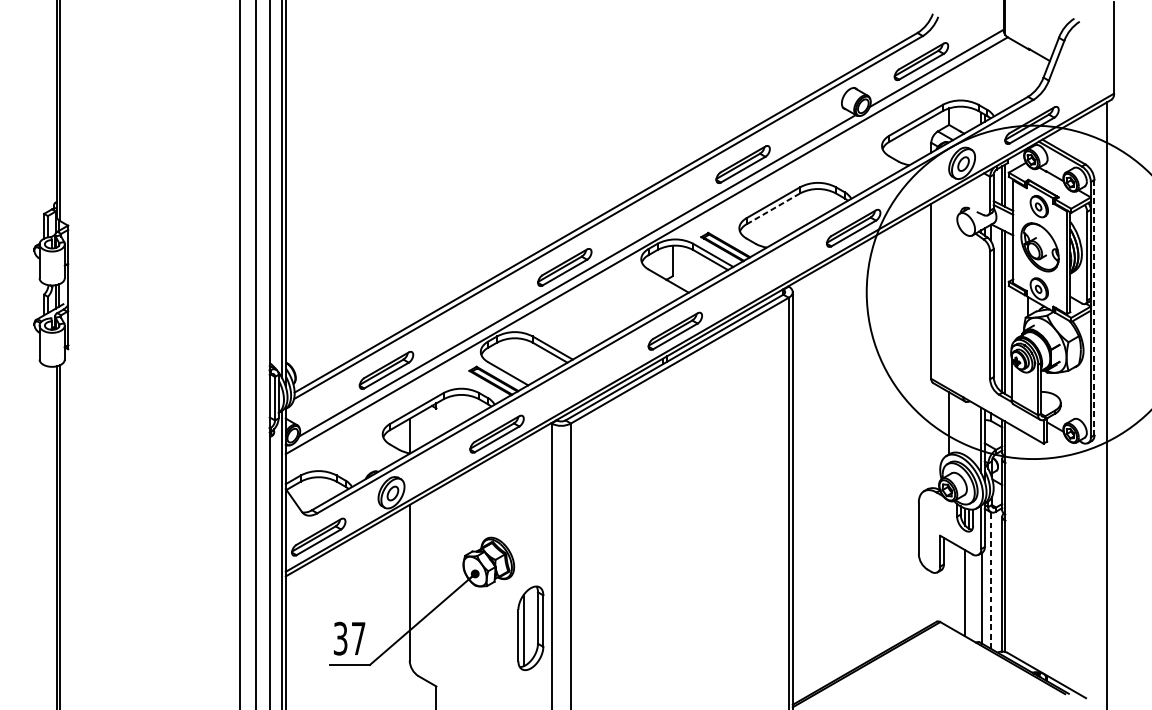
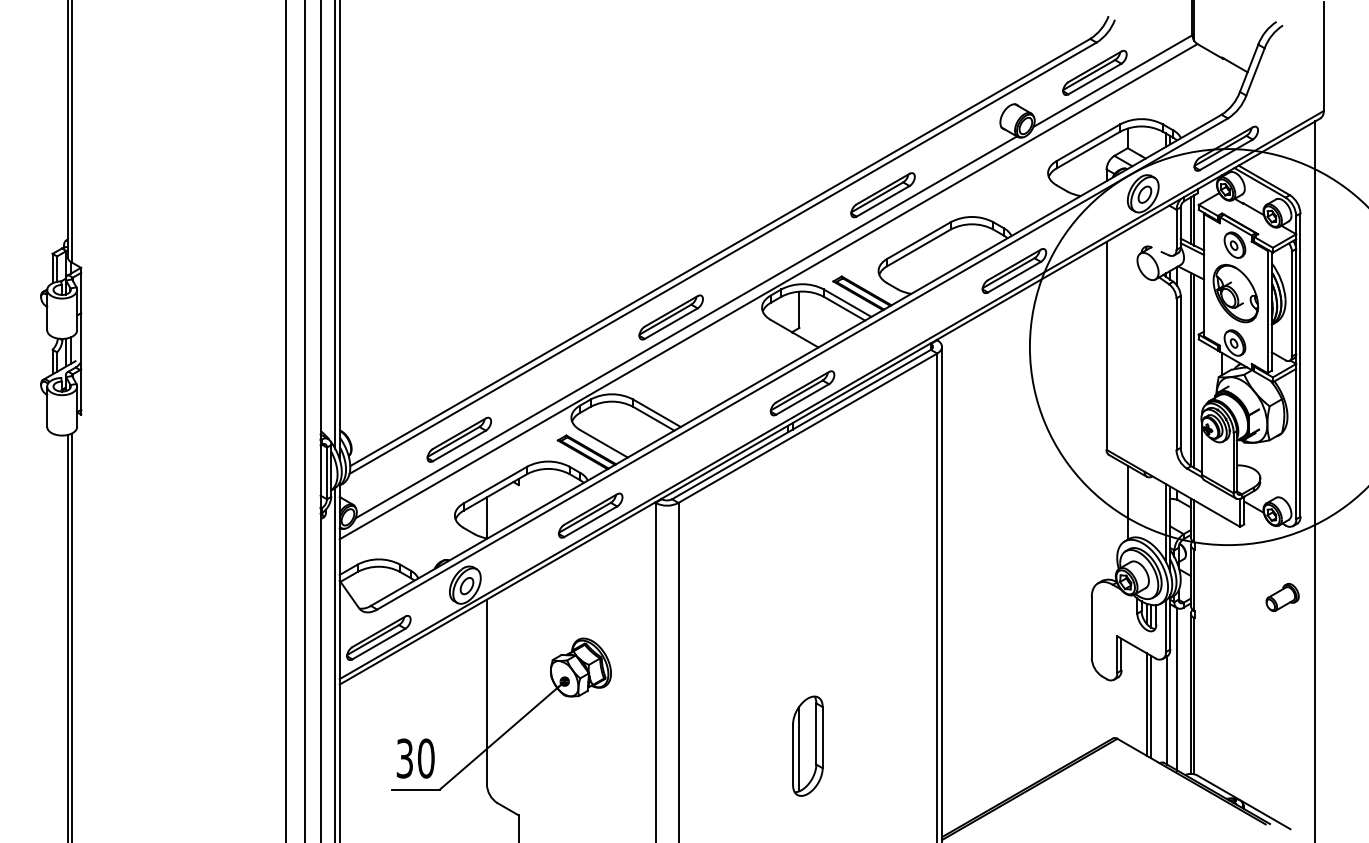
line: (773, 208) -> (919, 247), dashed -> solid
line: (1094, 307) -> (1300, 365), dashed -> solid
part: (1079, 503) -> (1282, 597), added
line: (990, 579) -> (1177, 688), dashed -> solid
line: (969, 594) -> (1151, 706), added
part: (530, 627) -> (807, 745), moved
text: (357, 638) -> (425, 758), 37 -> 30

